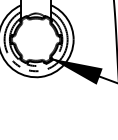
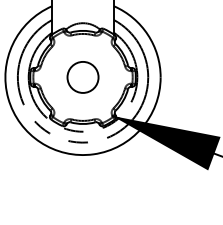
circle: (35, 39) -> (81, 76), added

